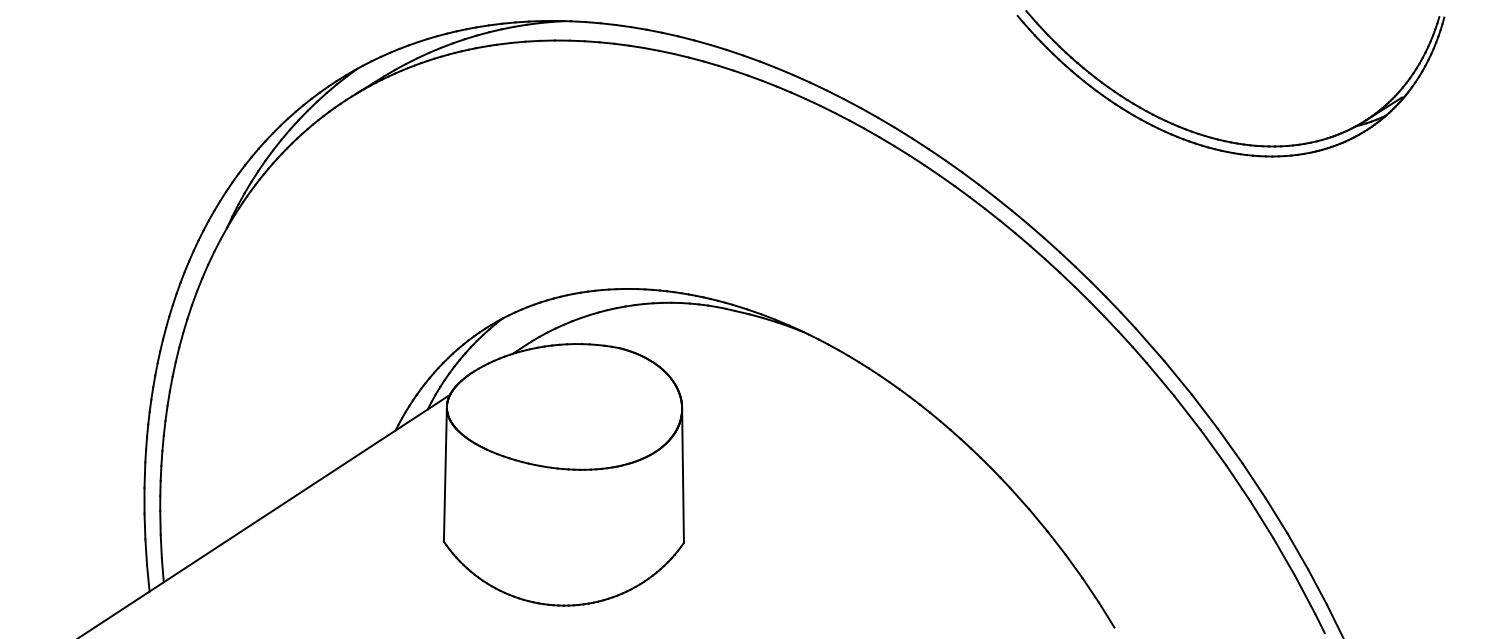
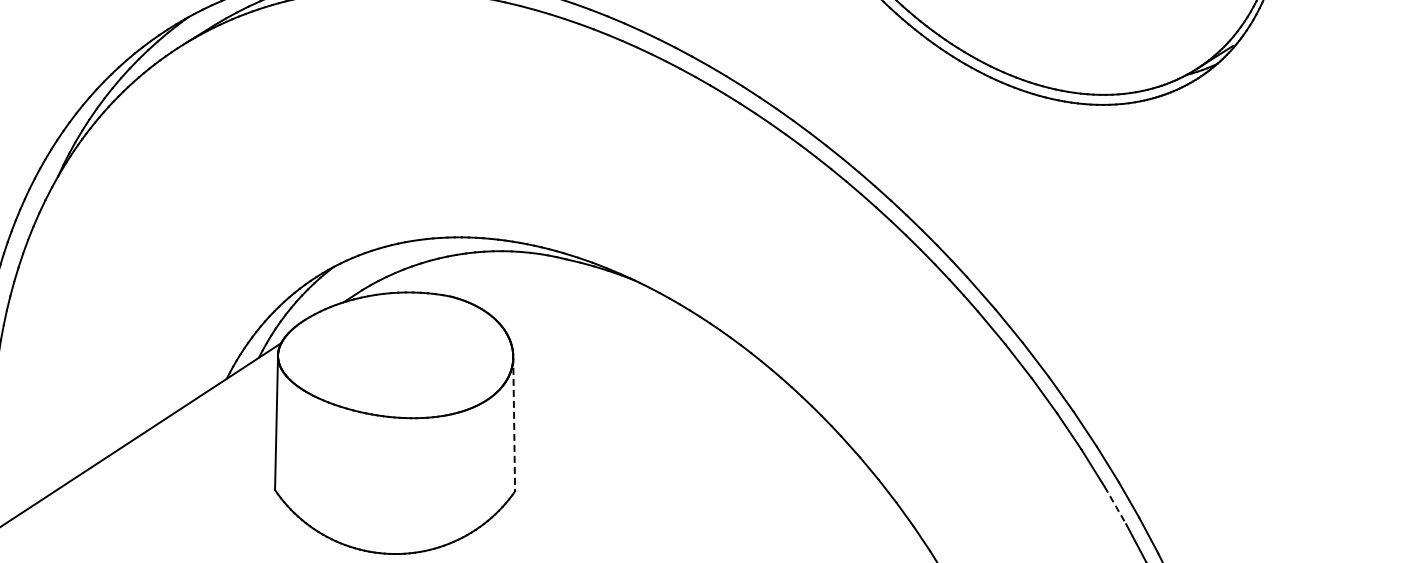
line: (683, 476) -> (514, 424), solid -> dashed
line: (1284, 557) -> (1115, 505), solid -> dashed

